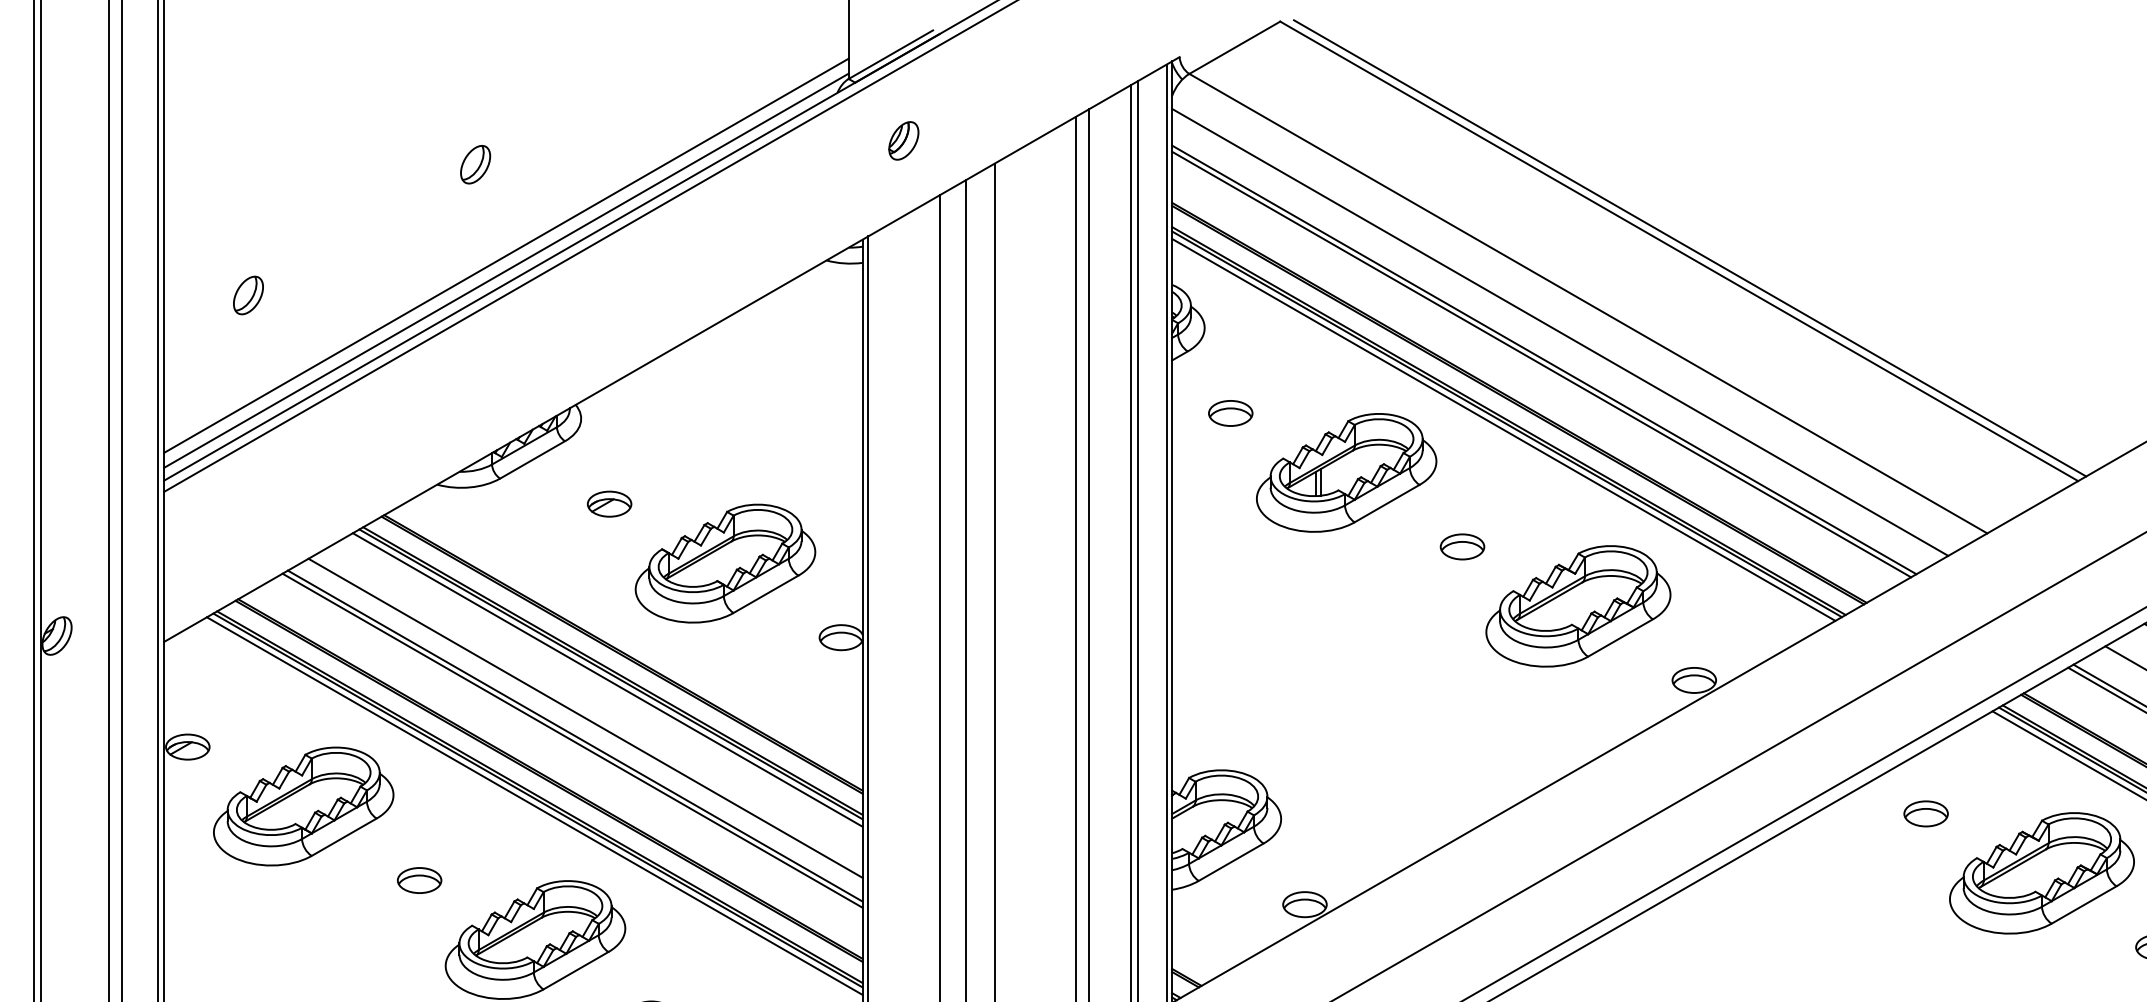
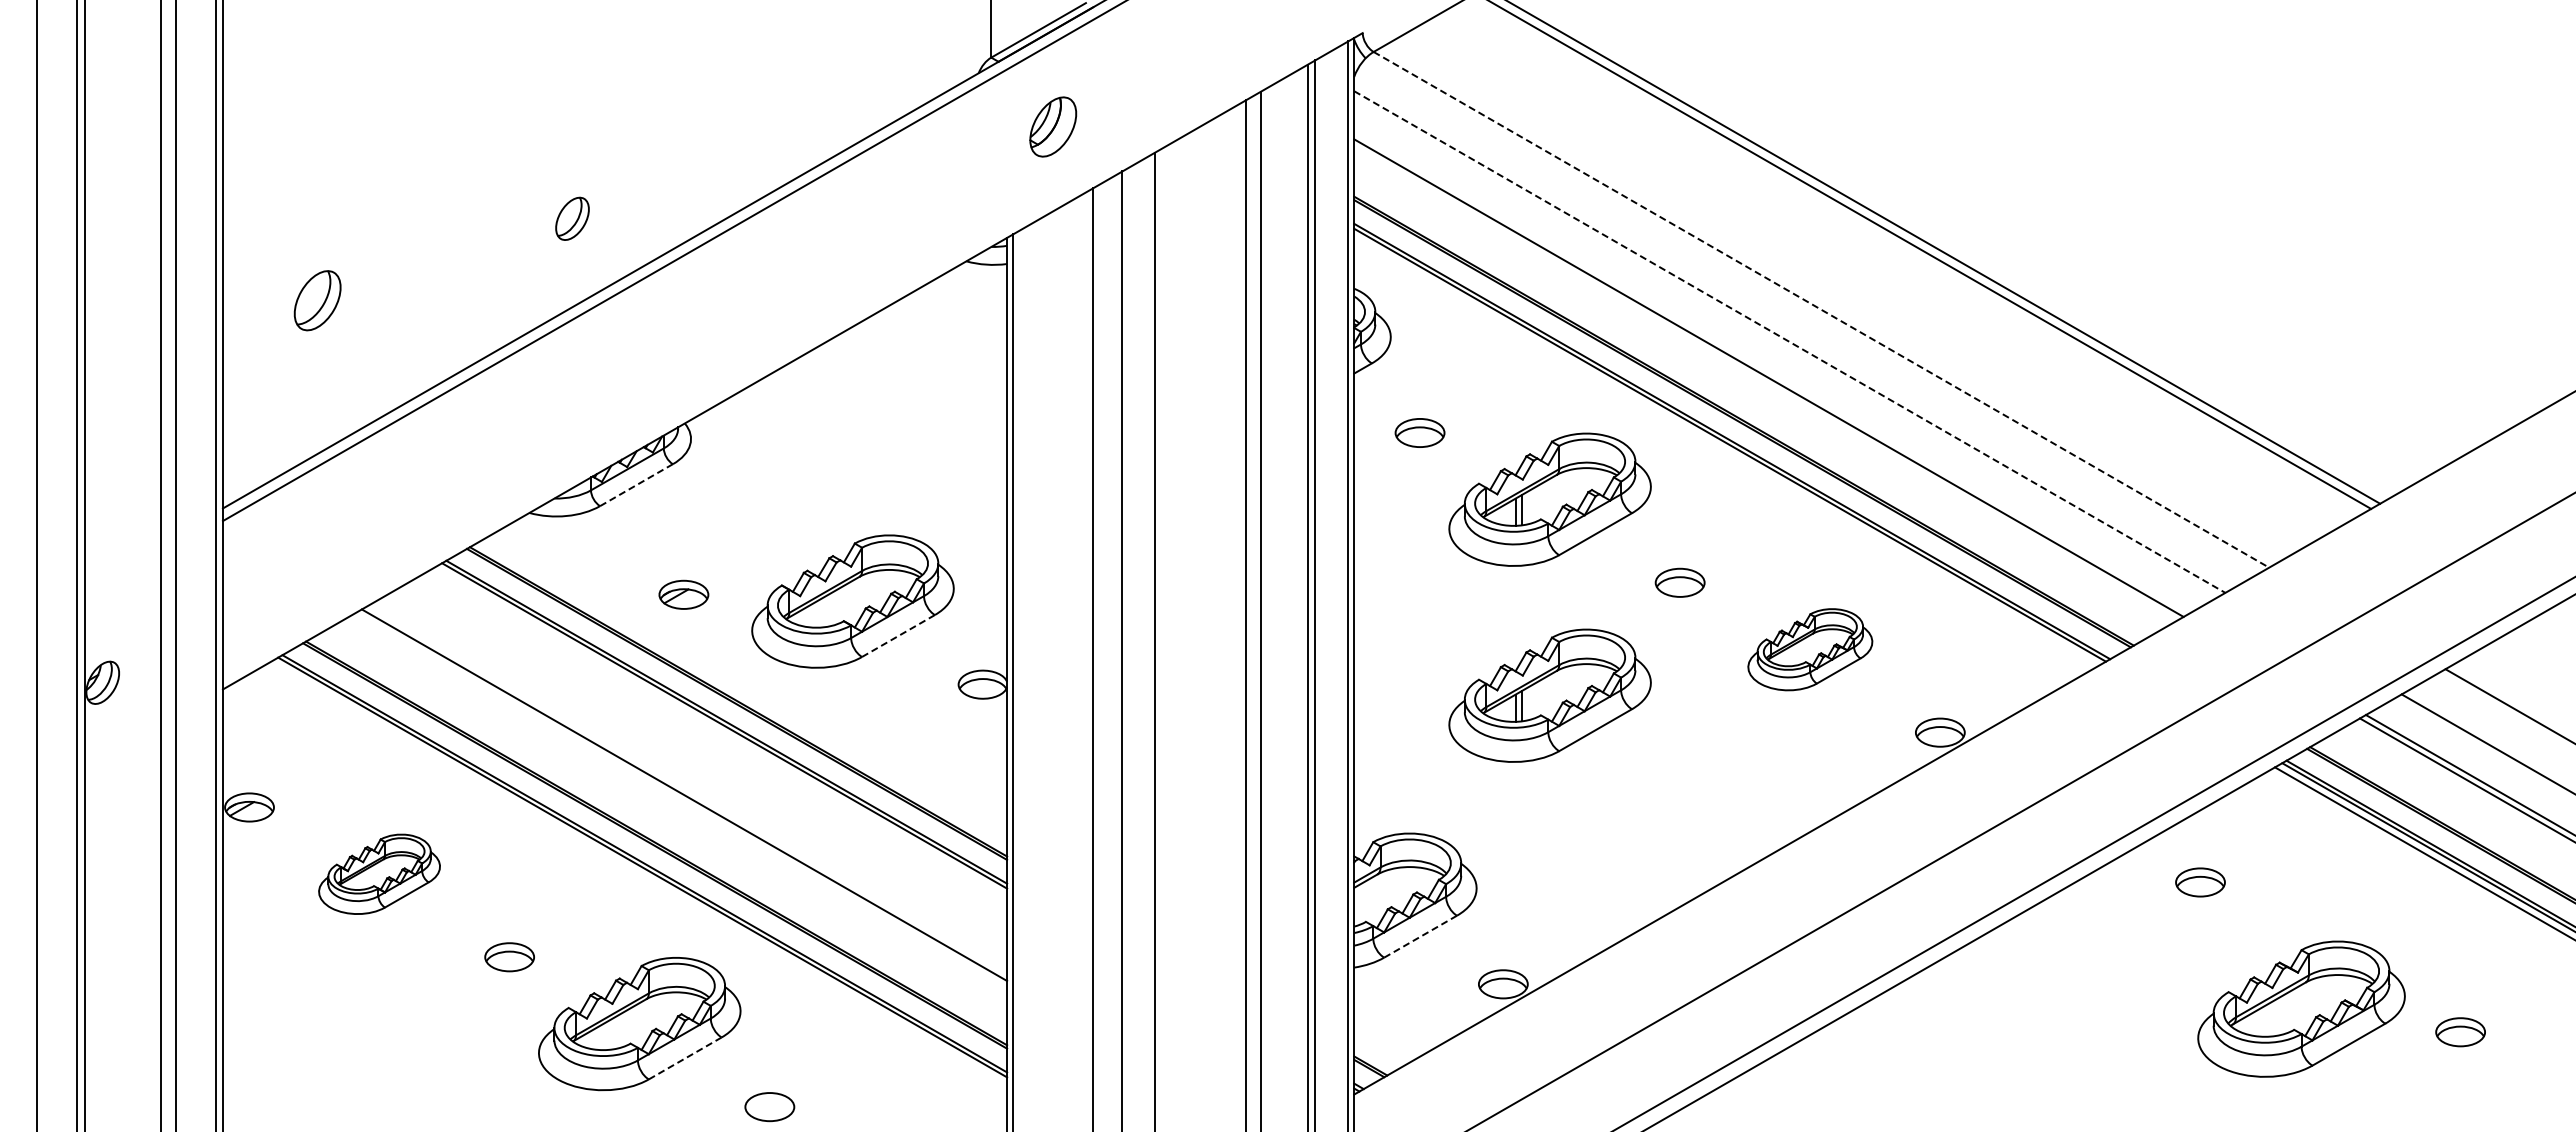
part: (903, 141) -> (1052, 127), size x1.4
part: (475, 164) -> (572, 218), moved
line: (505, 255) -> (606, 255), removed
line: (505, 270) -> (606, 272), removed
part: (248, 295) -> (317, 300), size x1.4
line: (1588, 303) -> (1821, 309), solid -> dashed
line: (1559, 332) -> (1789, 342), solid -> dashed
line: (1543, 359) -> (1771, 372), removed
line: (1503, 429) -> (1726, 451), removed
line: (532, 459) -> (636, 484), solid -> dashed
part: (609, 503) -> (683, 594), moved
line: (766, 593) -> (898, 635), solid -> dashed
part: (1578, 606) -> (1810, 649), size x0.6
part: (1346, 647) -> (1549, 695), added
line: (607, 680) -> (720, 732), removed
line: (586, 718) -> (696, 775), removed
line: (572, 739) -> (681, 799), removed
line: (534, 805) -> (638, 873), removed
part: (303, 806) -> (379, 874), size x0.6
line: (1232, 862) -> (1421, 936), solid -> dashed
part: (2041, 872) -> (2301, 1008), moved
line: (576, 970) -> (685, 1058), solid -> dashed

